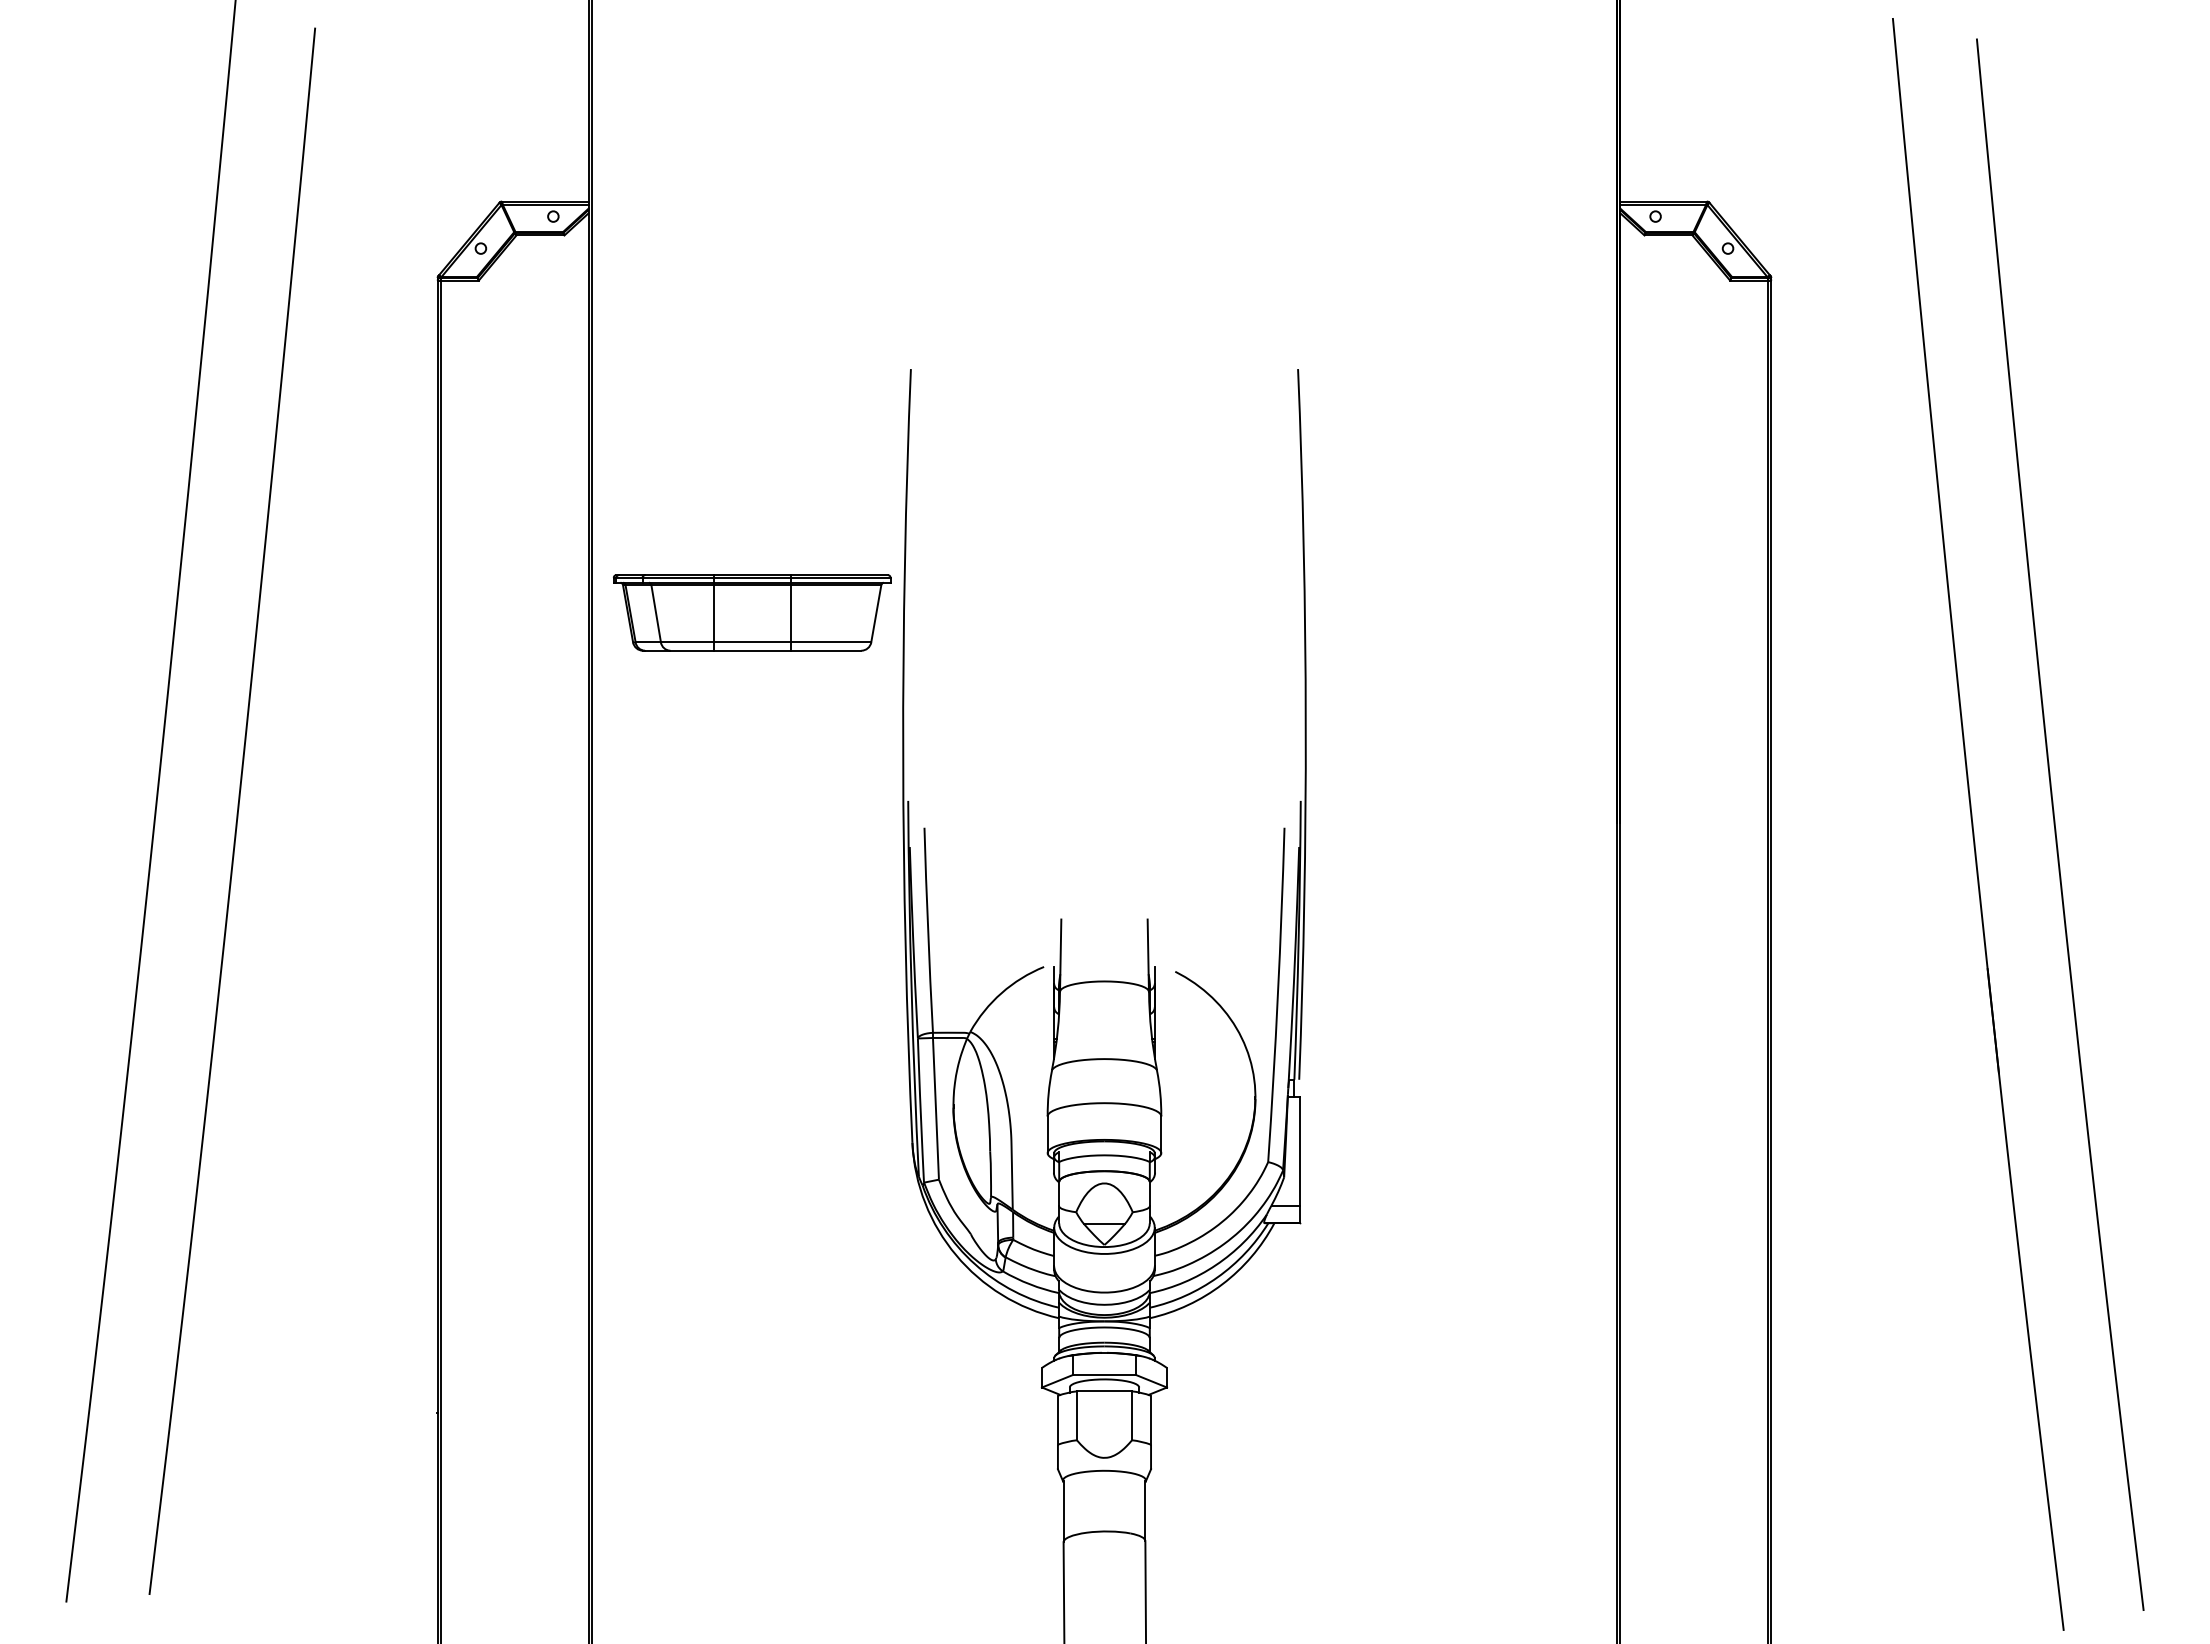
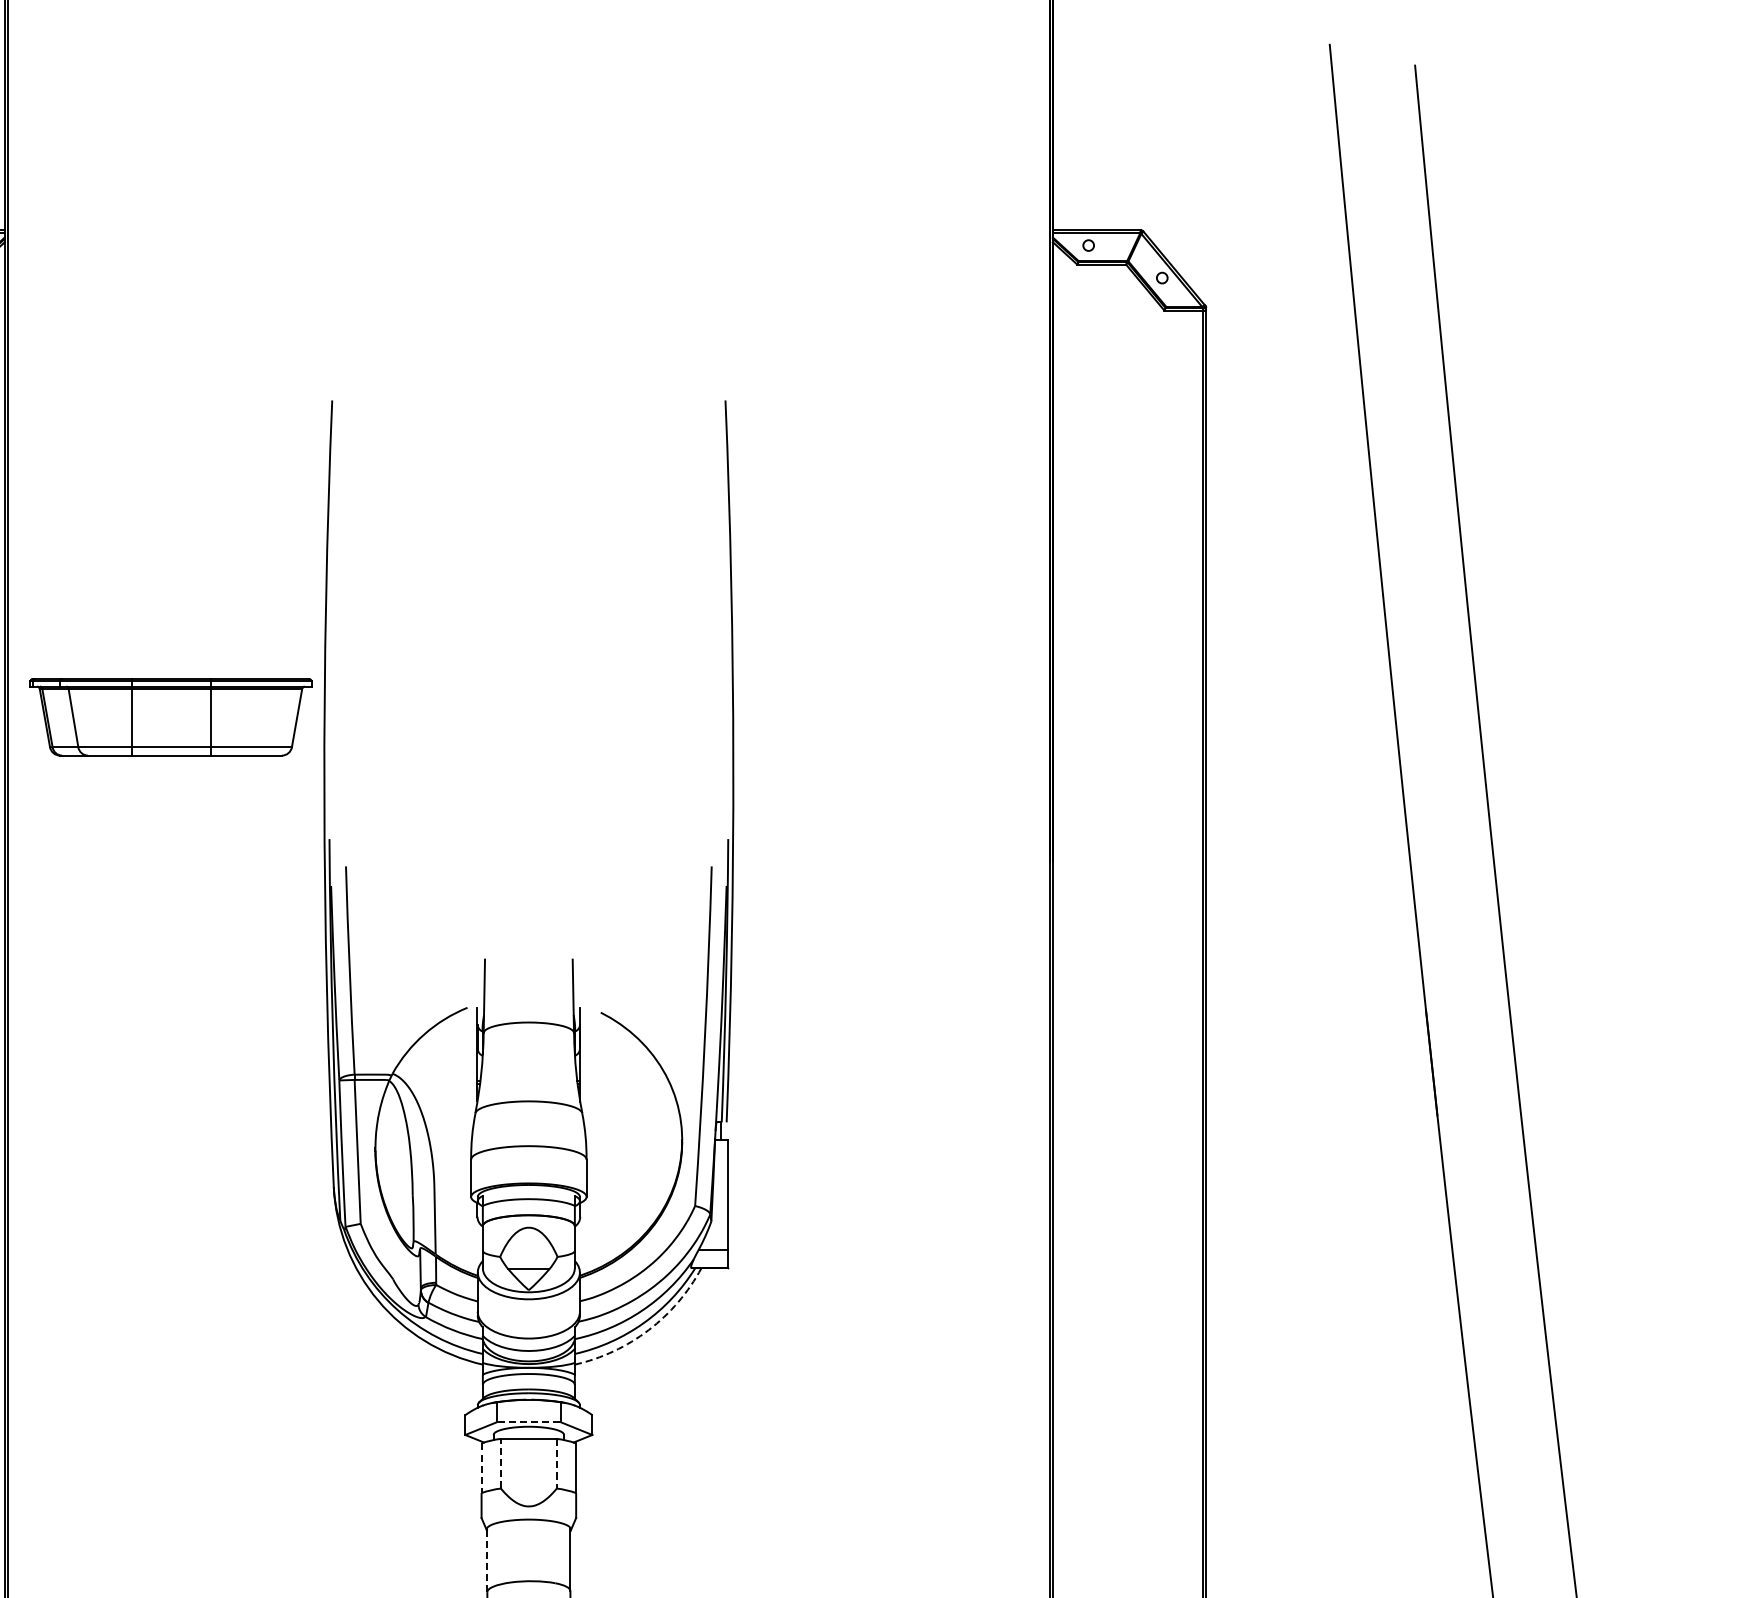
part: (752, 612) -> (171, 716), moved
arc: (1222, 1284) -> (648, 1330), solid -> dashed
line: (1104, 1374) -> (528, 1421), solid -> dashed
line: (1076, 1415) -> (500, 1463), solid -> dashed
line: (1132, 1416) -> (557, 1464), solid -> dashed
line: (1057, 1420) -> (481, 1468), solid -> dashed
line: (1063, 1511) -> (487, 1560), solid -> dashed

